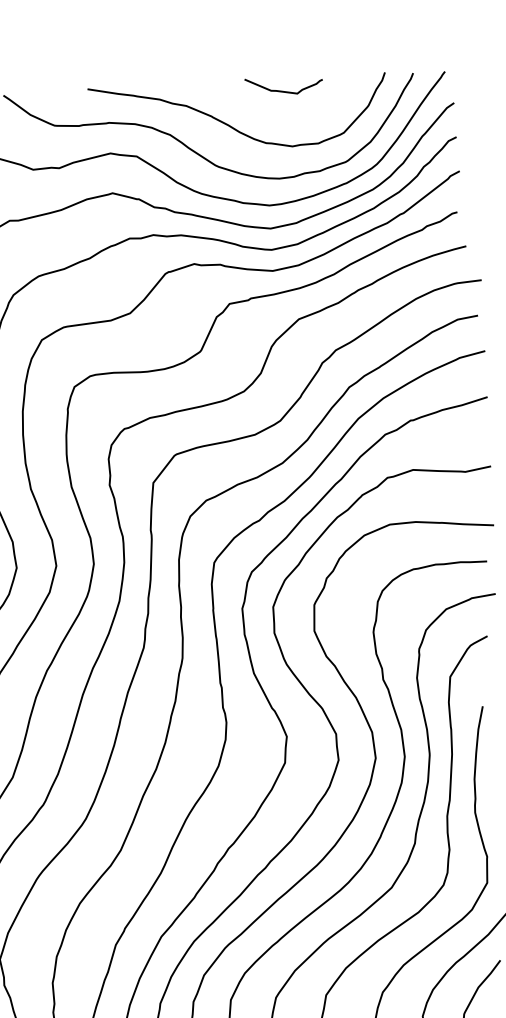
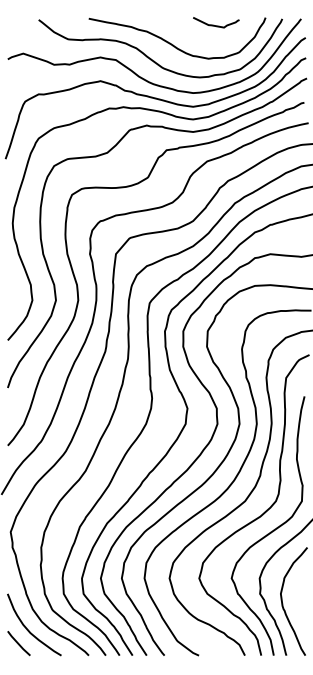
curve: (284, 90) -> (216, 25), moved

